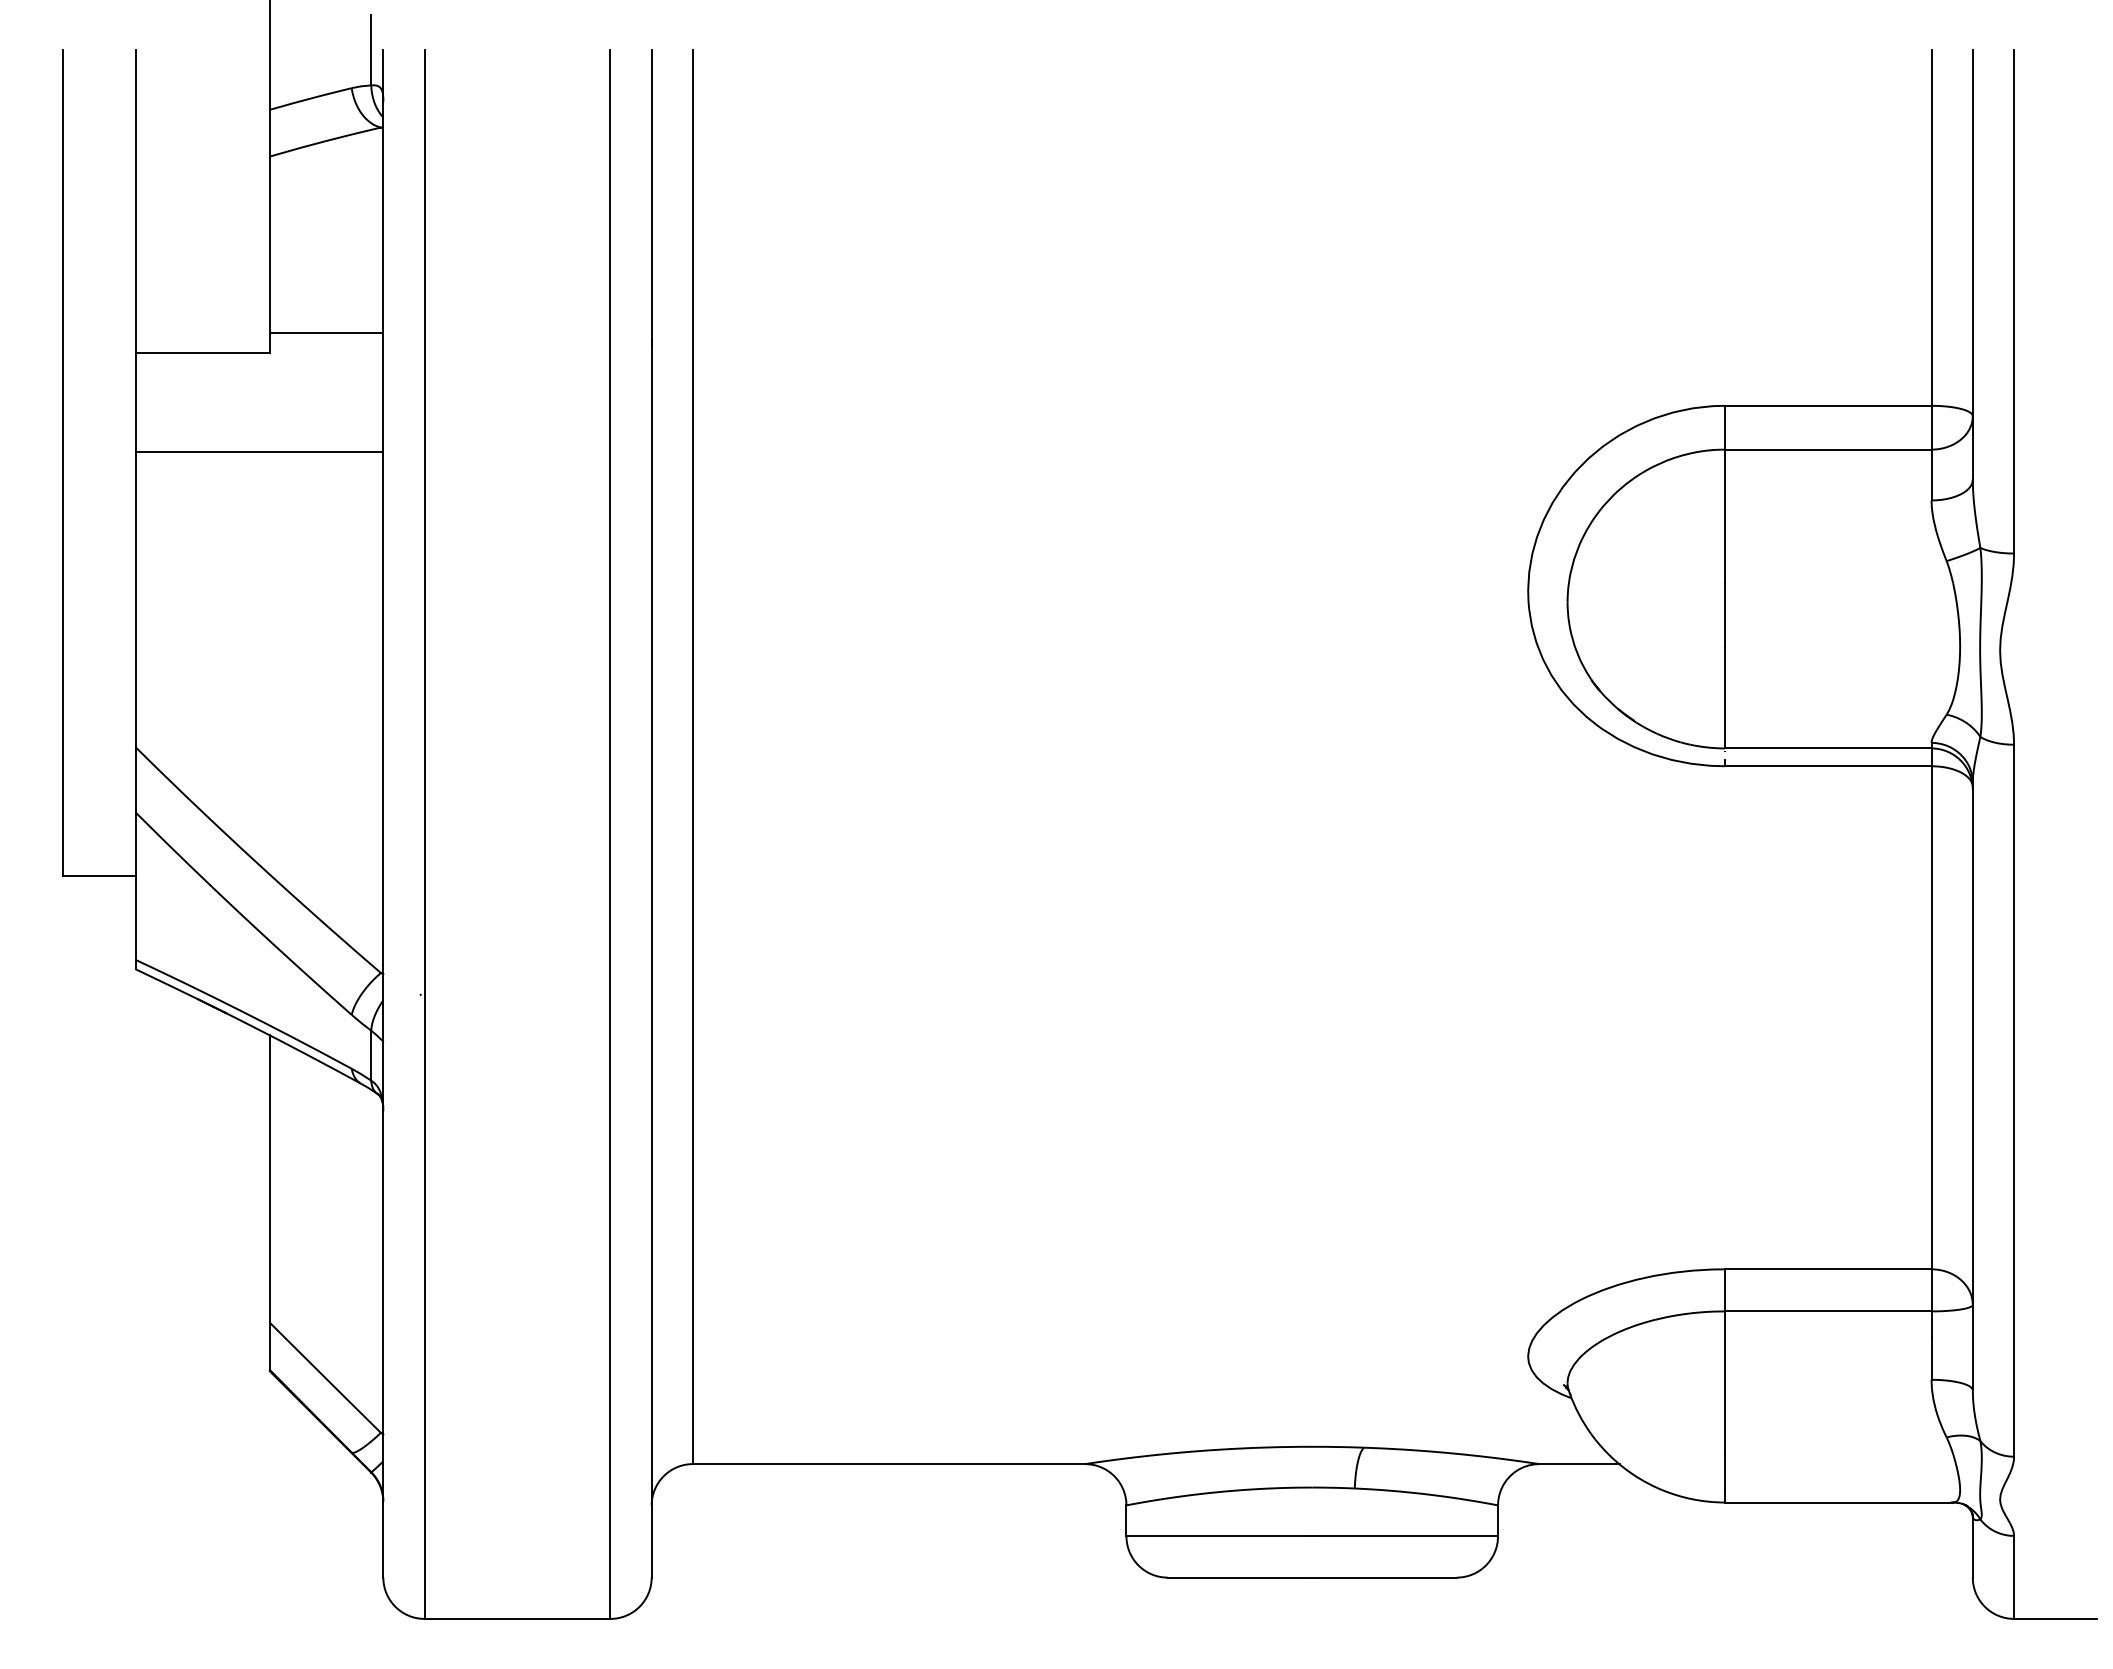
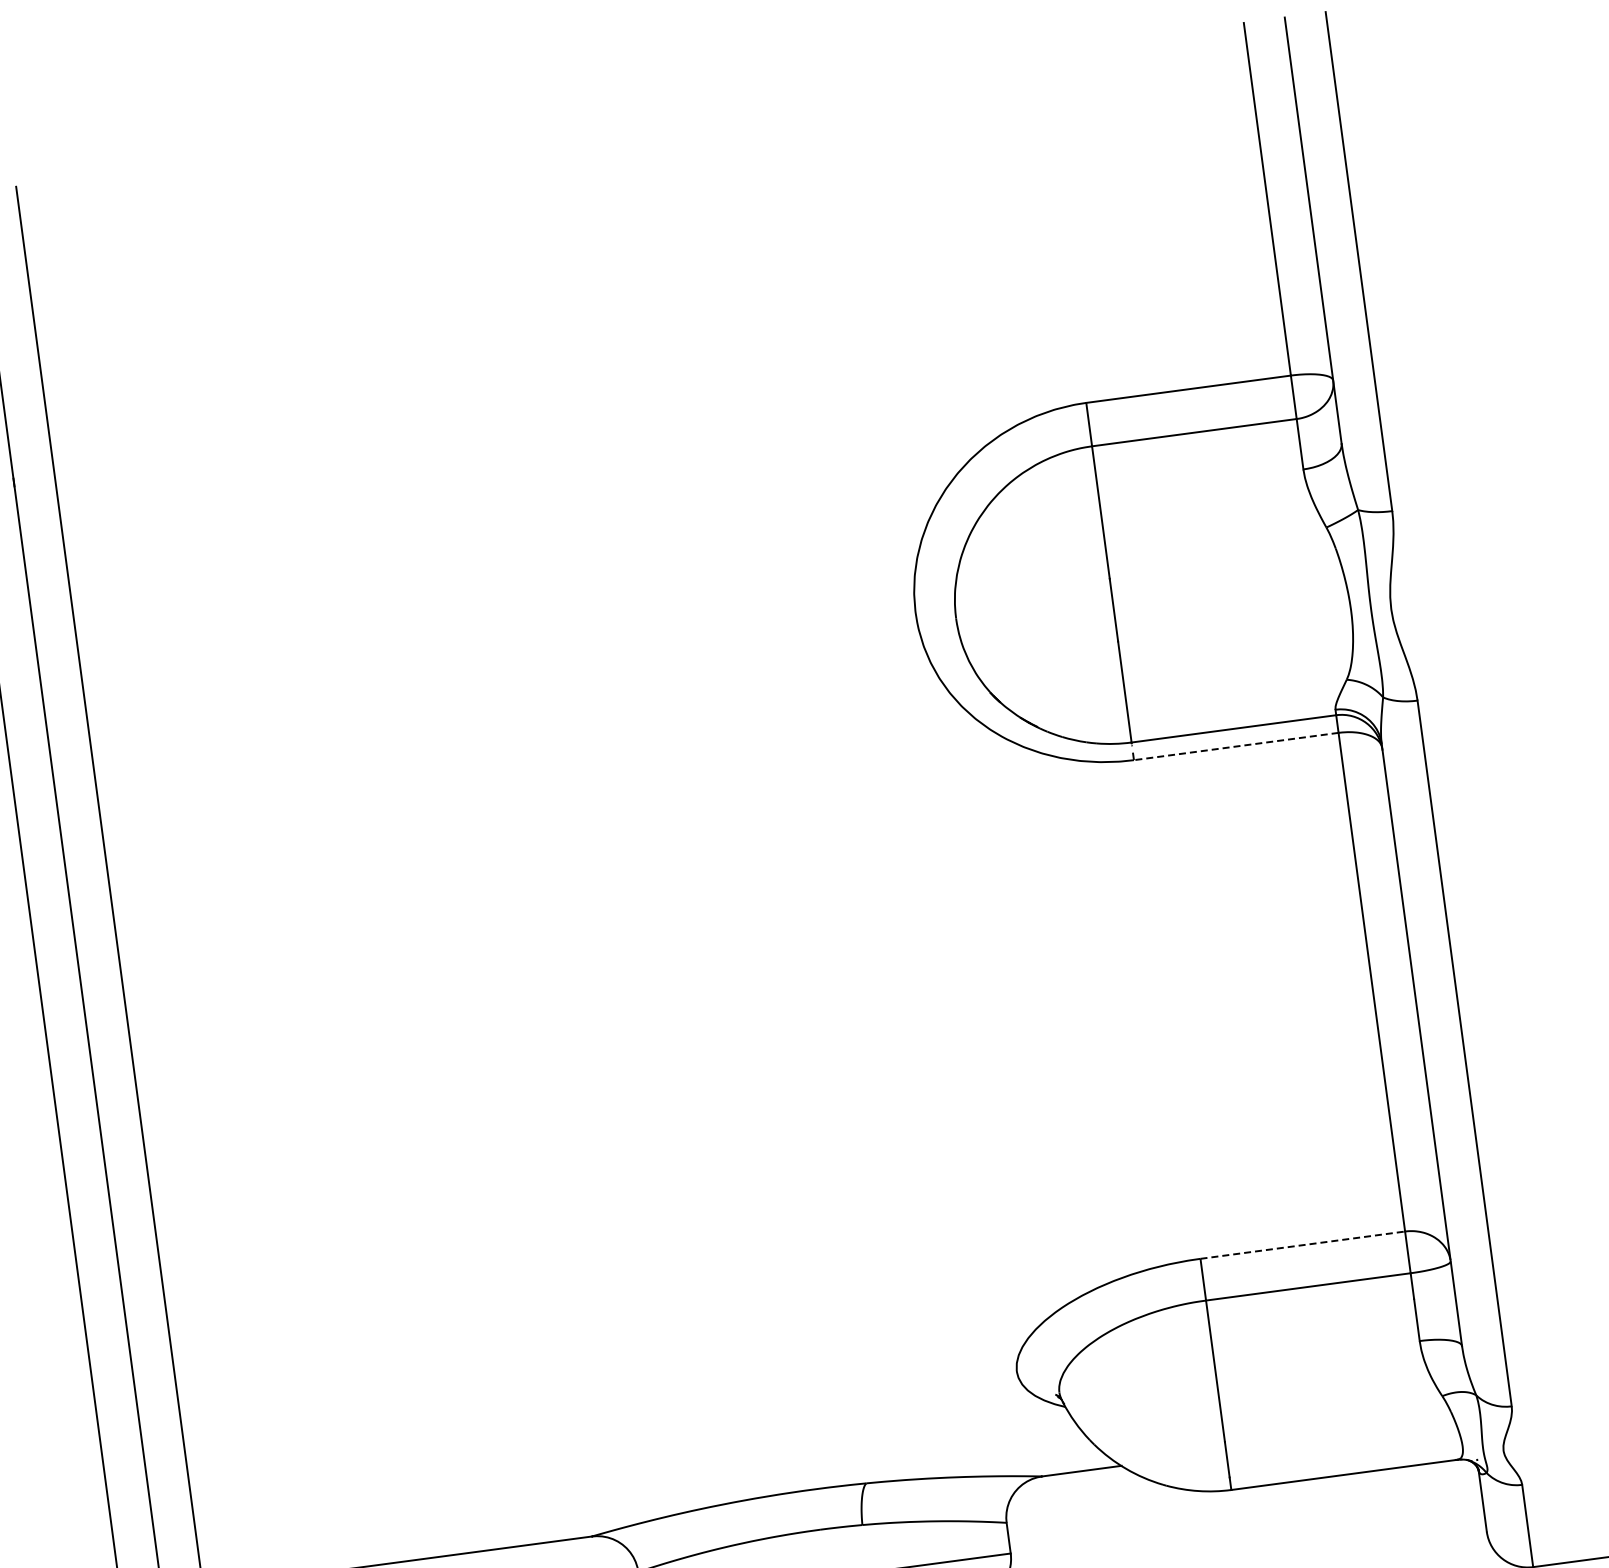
line: (1827, 766) -> (1235, 746), solid -> dashed
line: (1828, 1269) -> (1303, 1245), solid -> dashed

